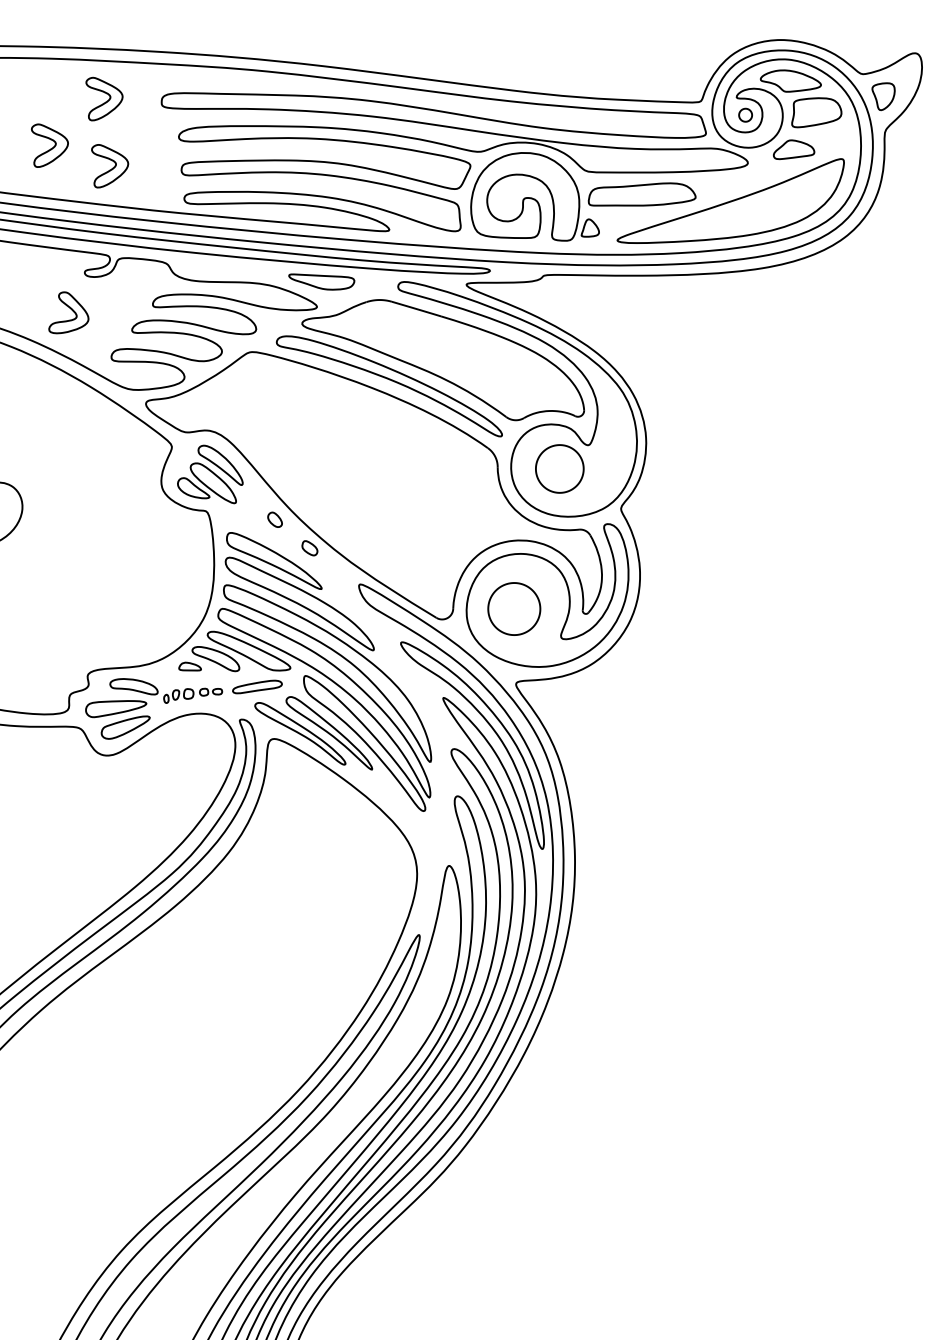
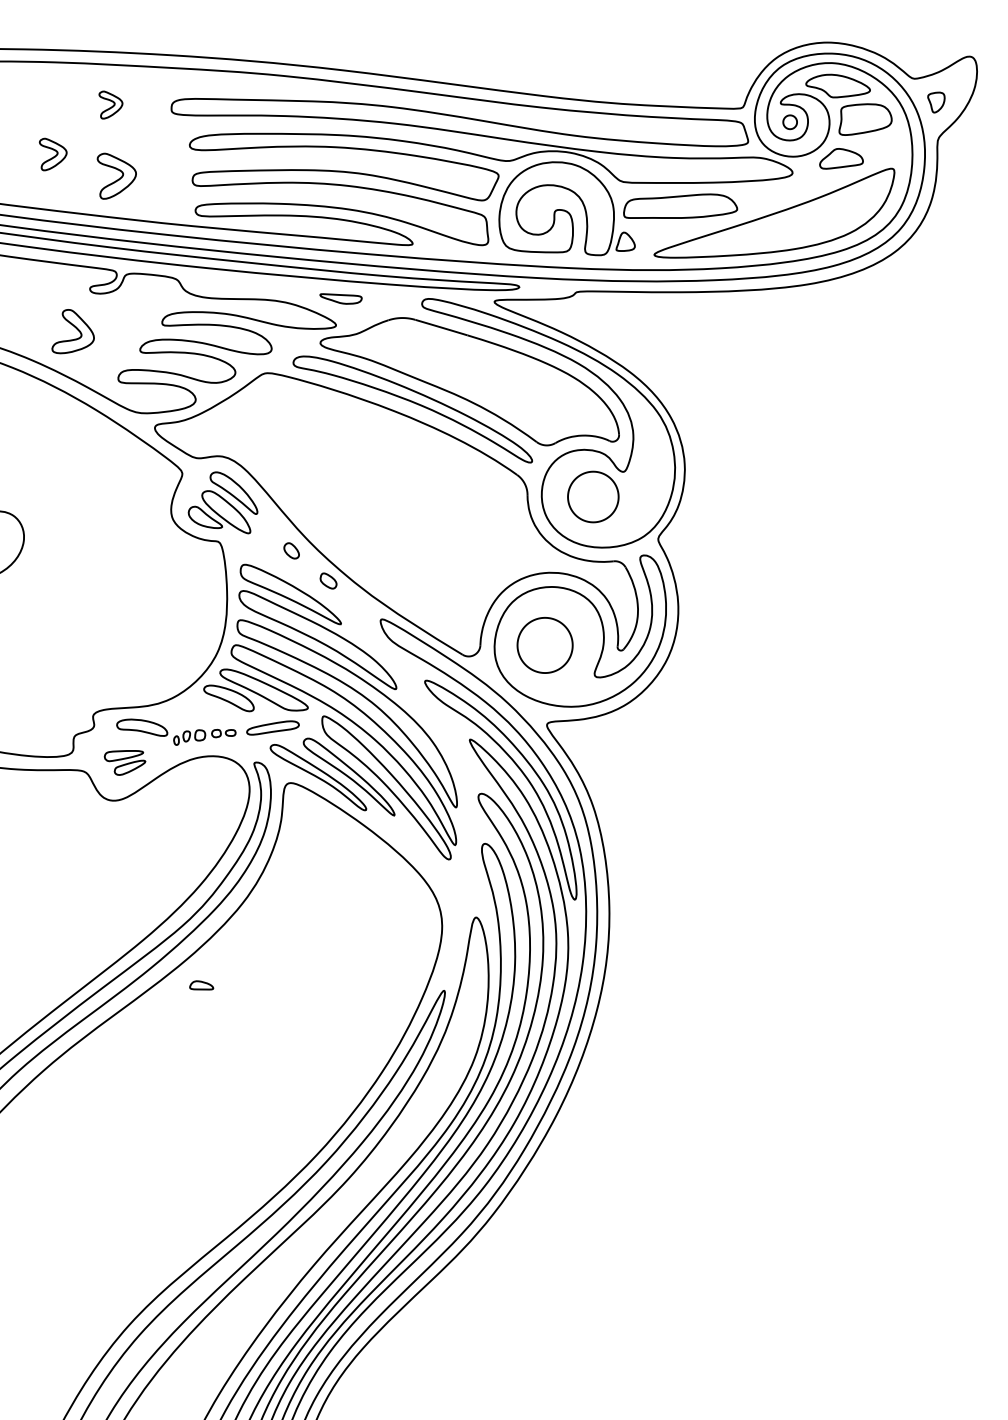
part: (883, 96) -> (936, 102), size x0.7
part: (104, 98) -> (110, 104), size x0.6
part: (50, 145) -> (53, 154), size x0.7
part: (321, 281) -> (340, 298), size x0.6
part: (189, 666) -> (201, 985), moved
part: (117, 719) -> (124, 762), size x0.6

